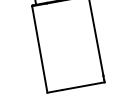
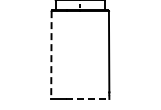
line: (39, 49) -> (51, 55), solid -> dashed
line: (83, 85) -> (87, 98), solid -> dashed

